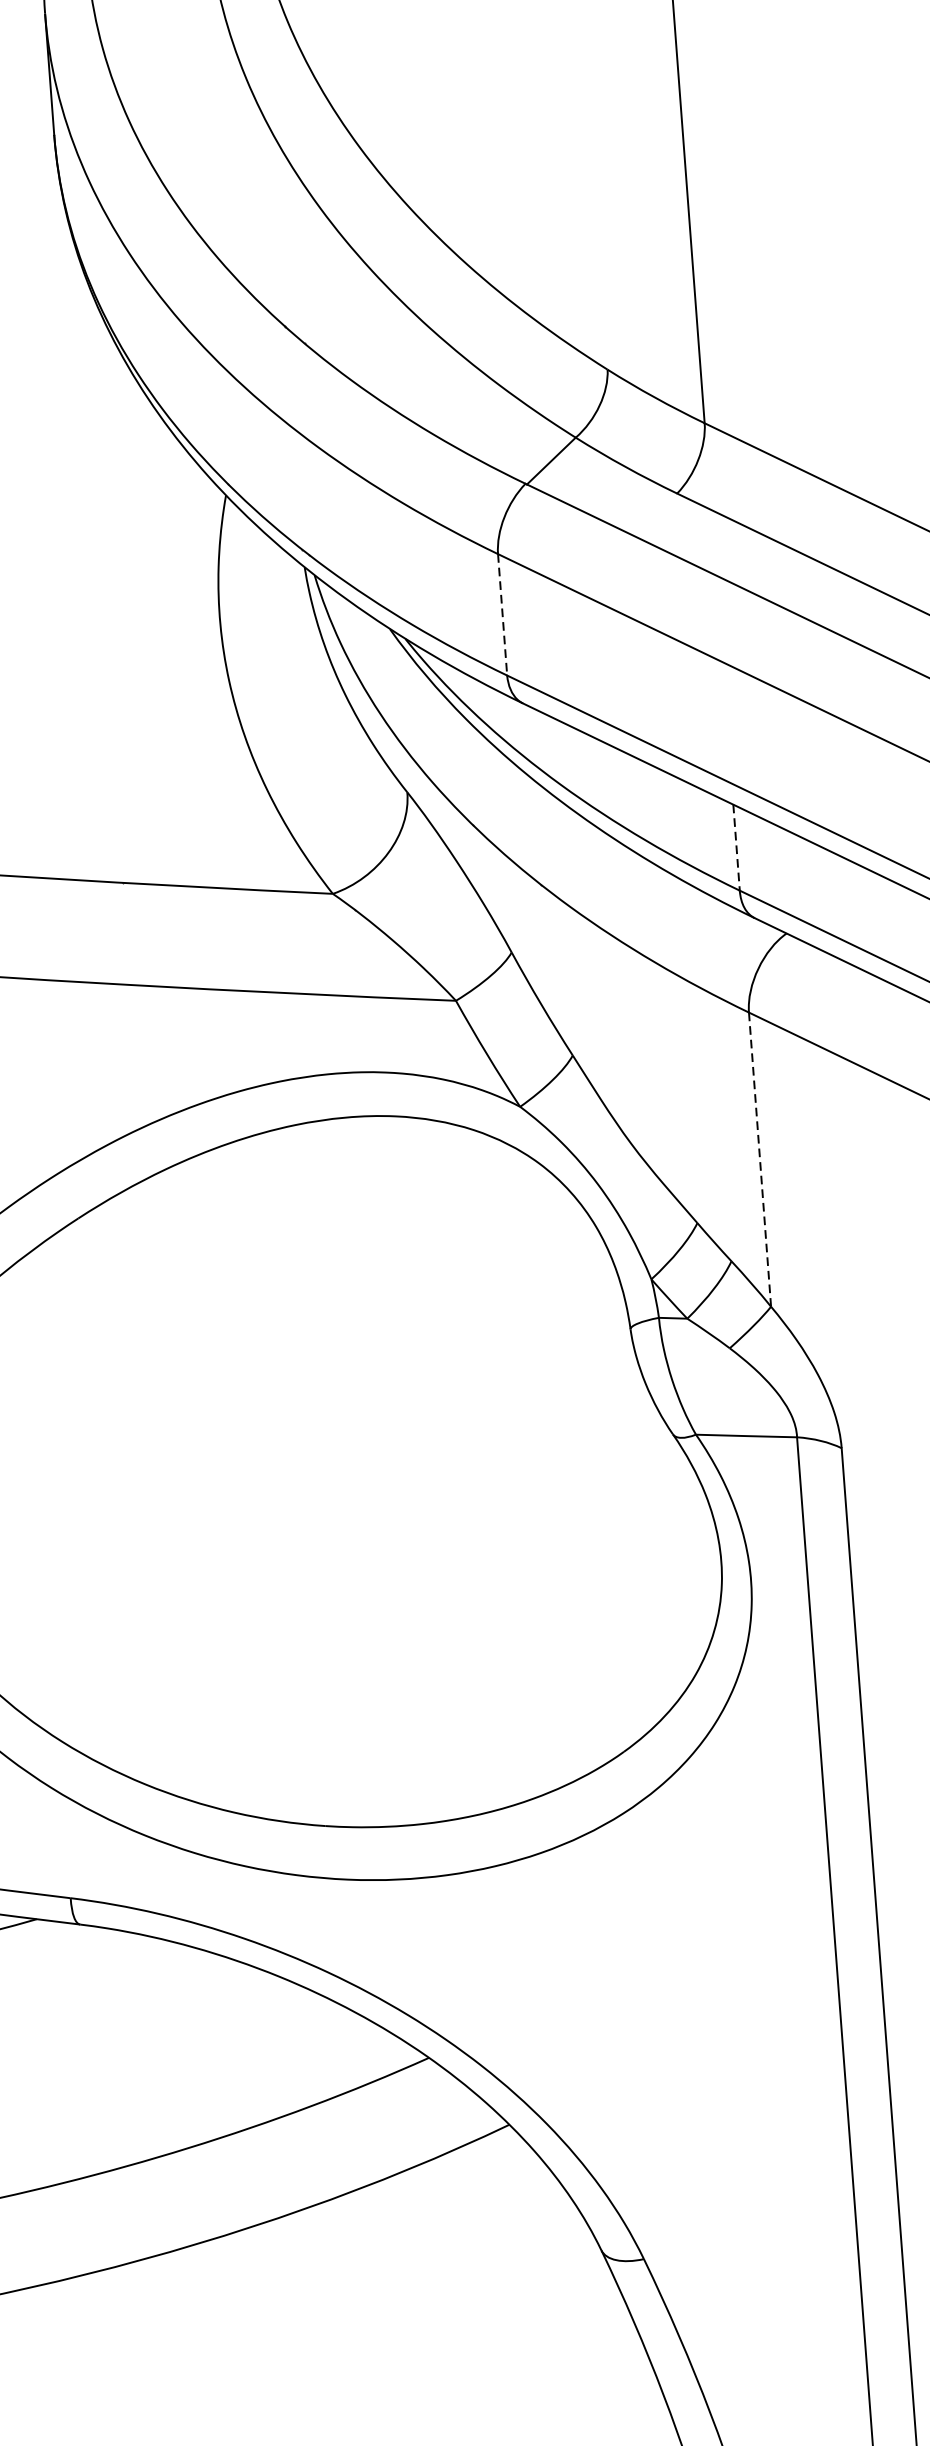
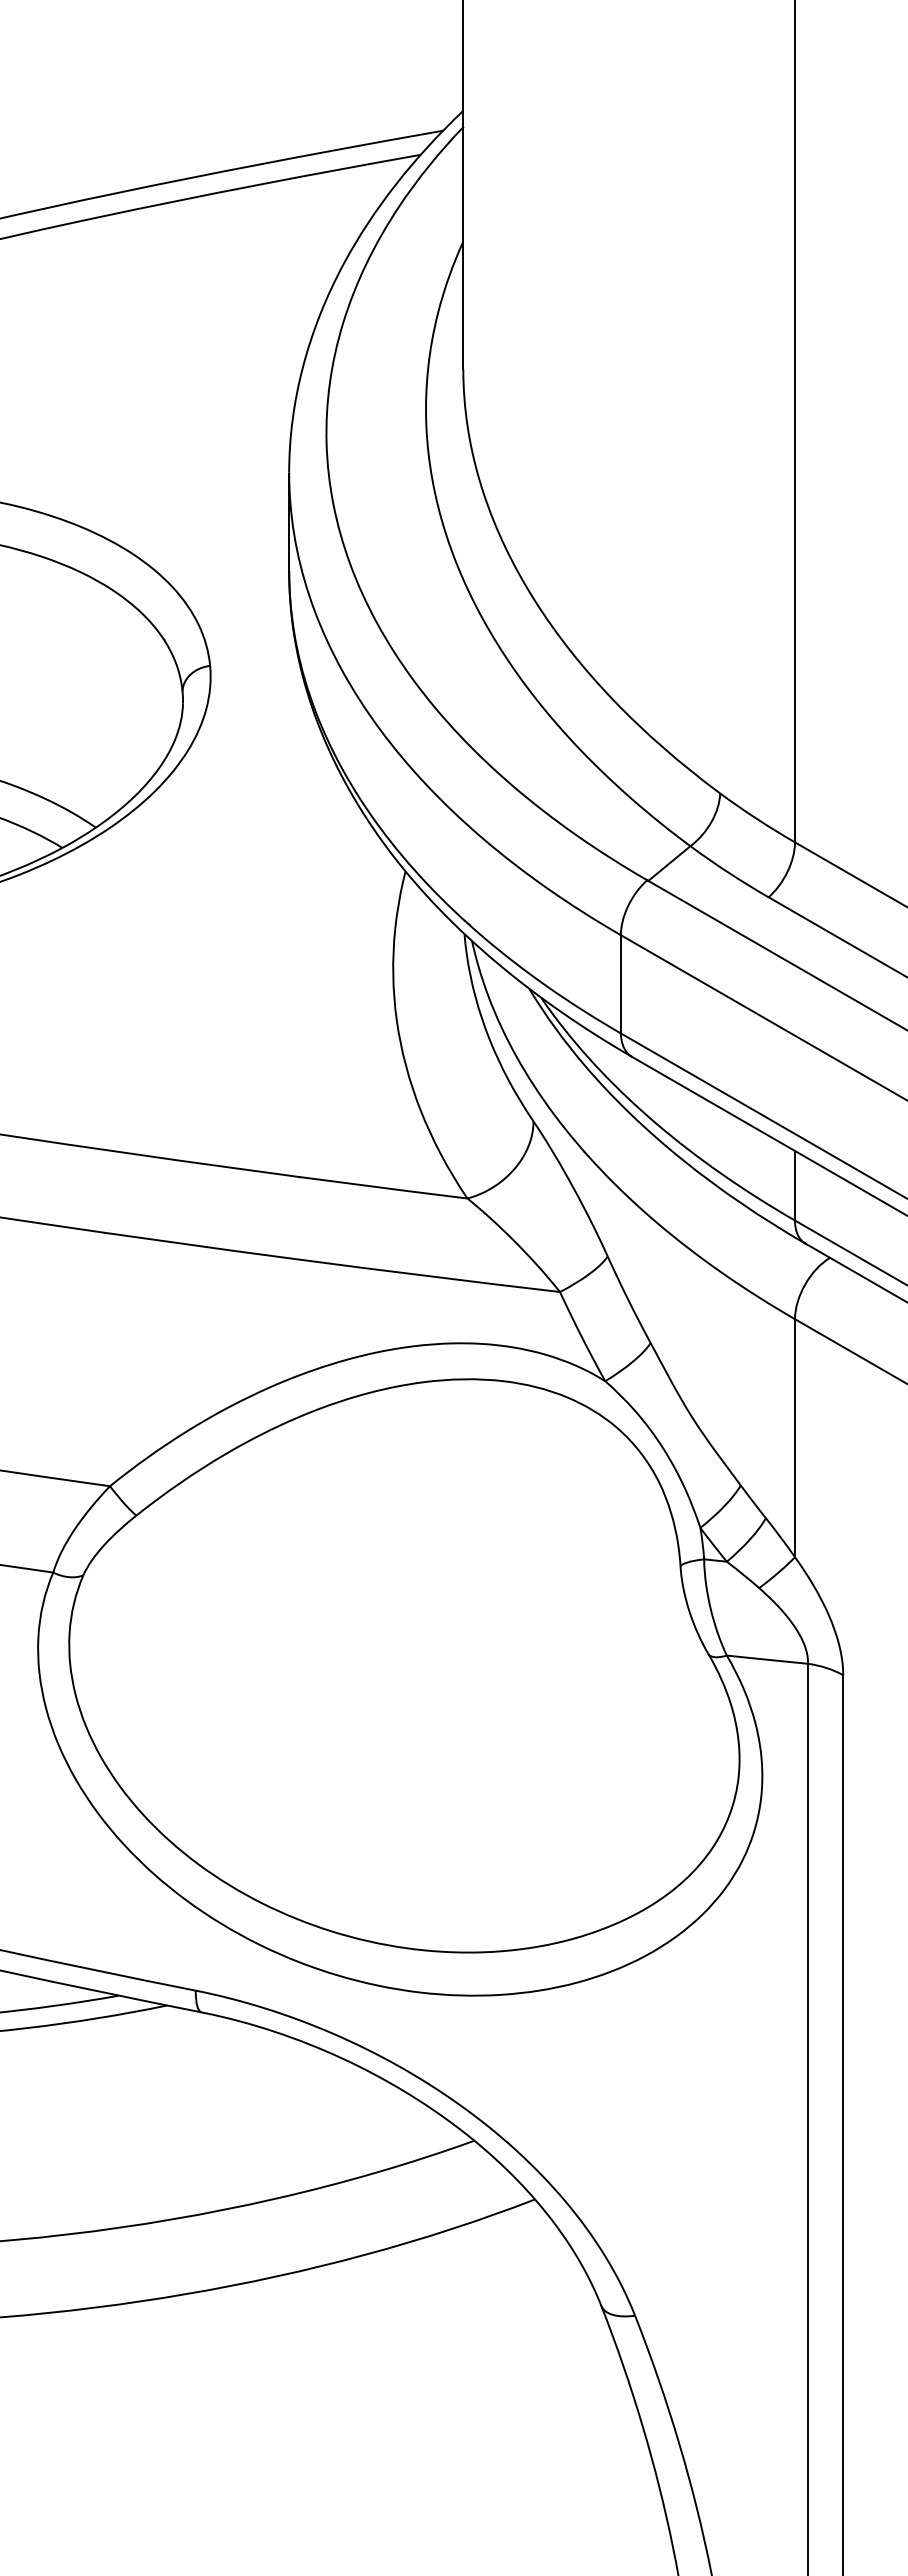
line: (502, 615) -> (620, 984), dashed -> solid
line: (737, 847) -> (795, 1185), dashed -> solid
line: (760, 1159) -> (795, 1438), dashed -> solid

